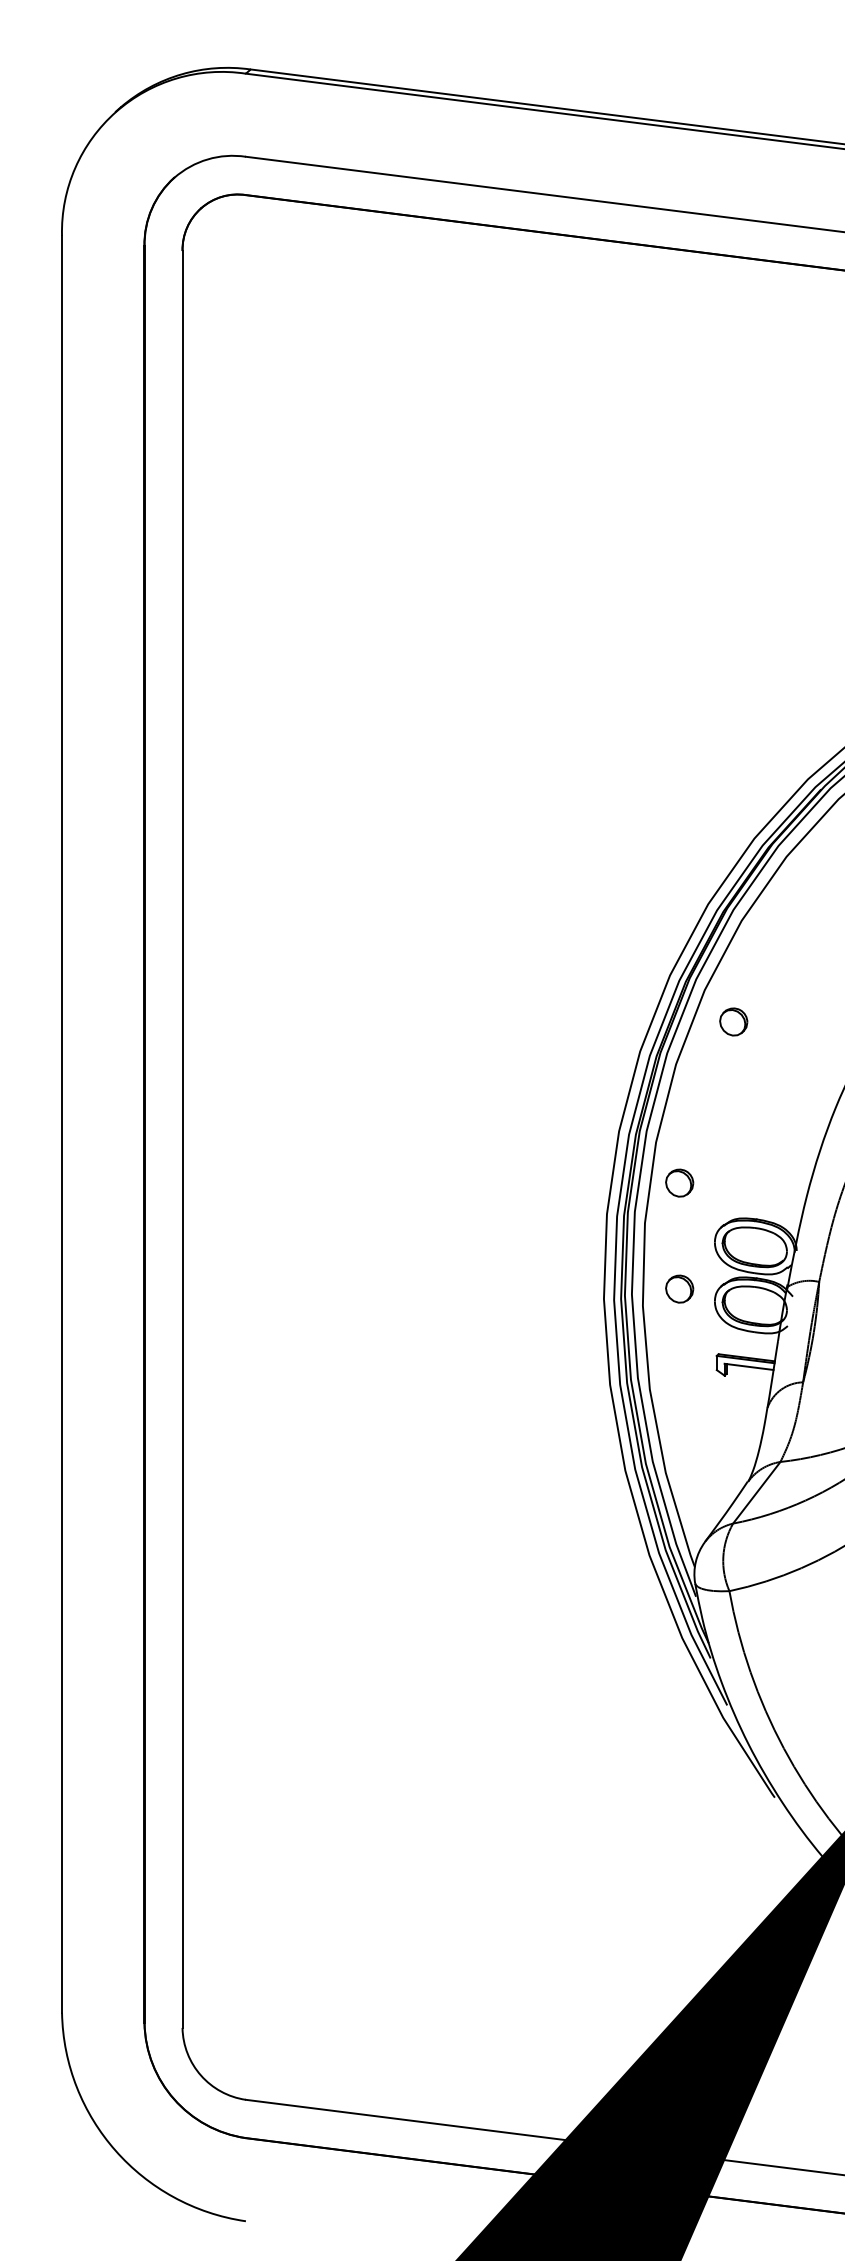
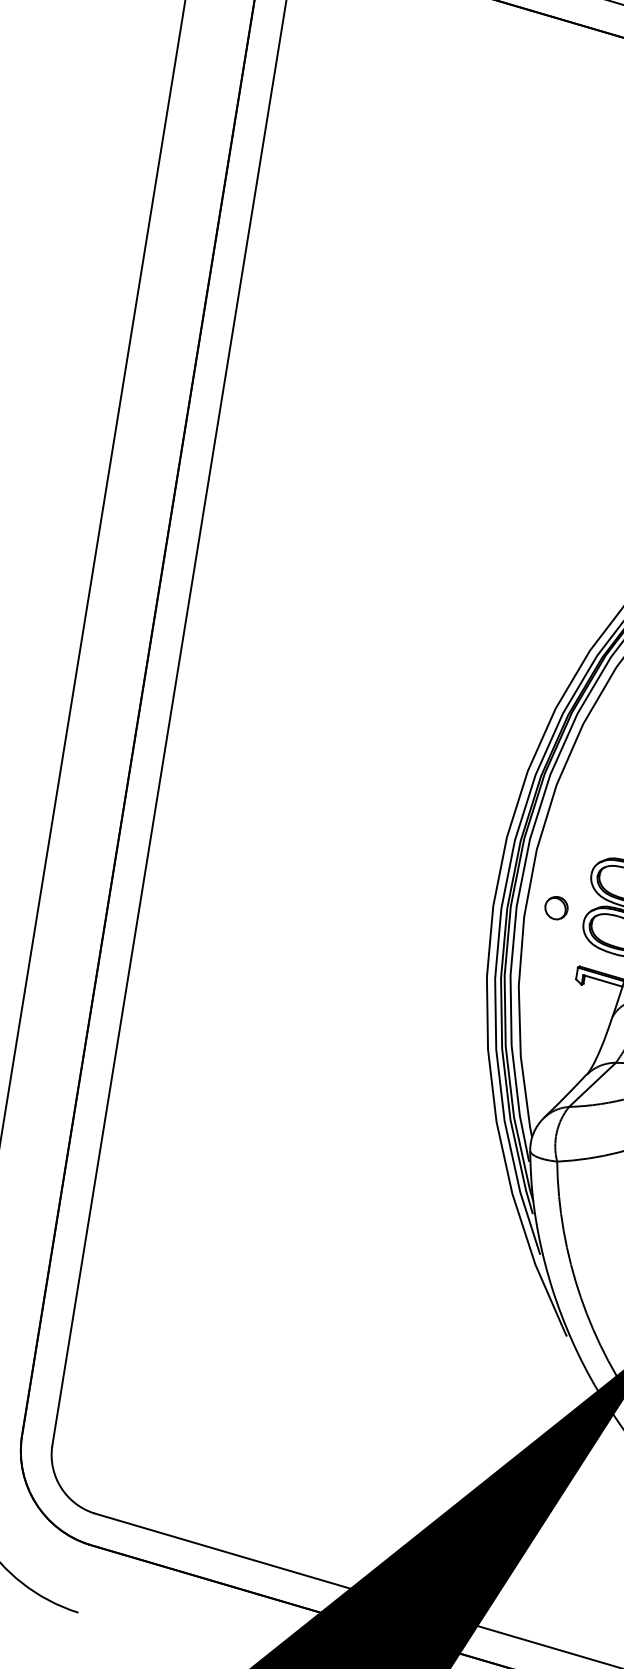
part: (679, 1182) -> (570, 820), removed

